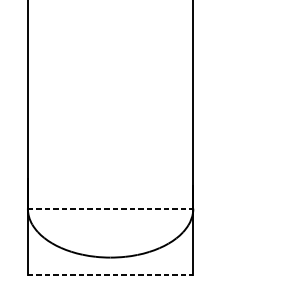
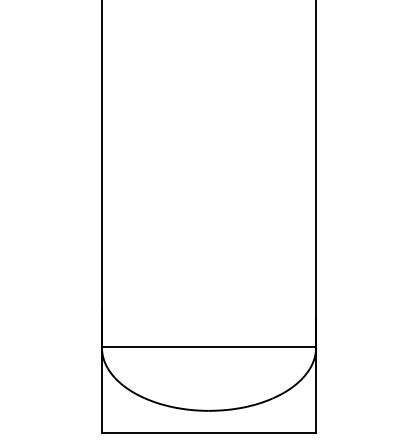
line: (110, 208) -> (209, 347), dashed -> solid
line: (110, 275) -> (209, 433), dashed -> solid

